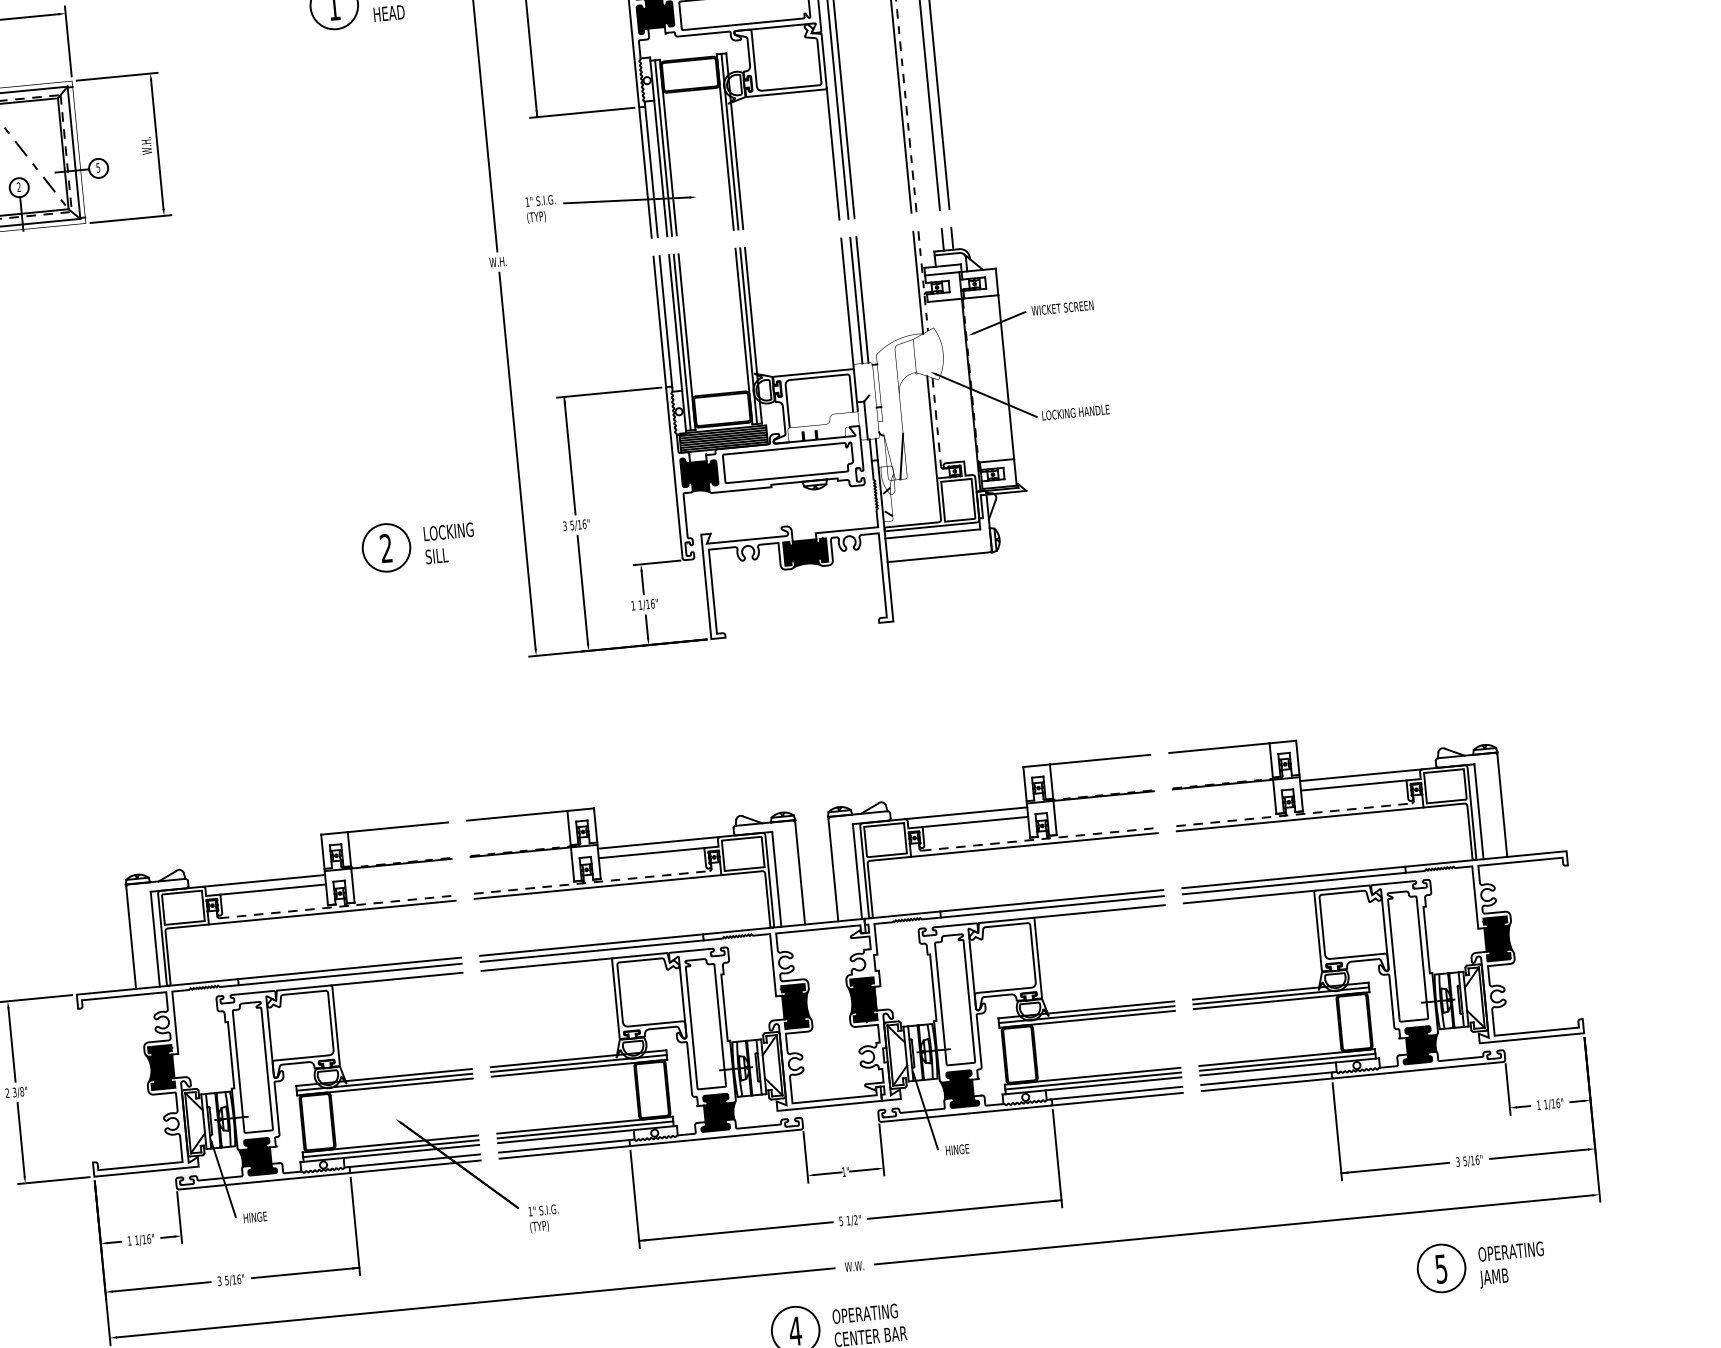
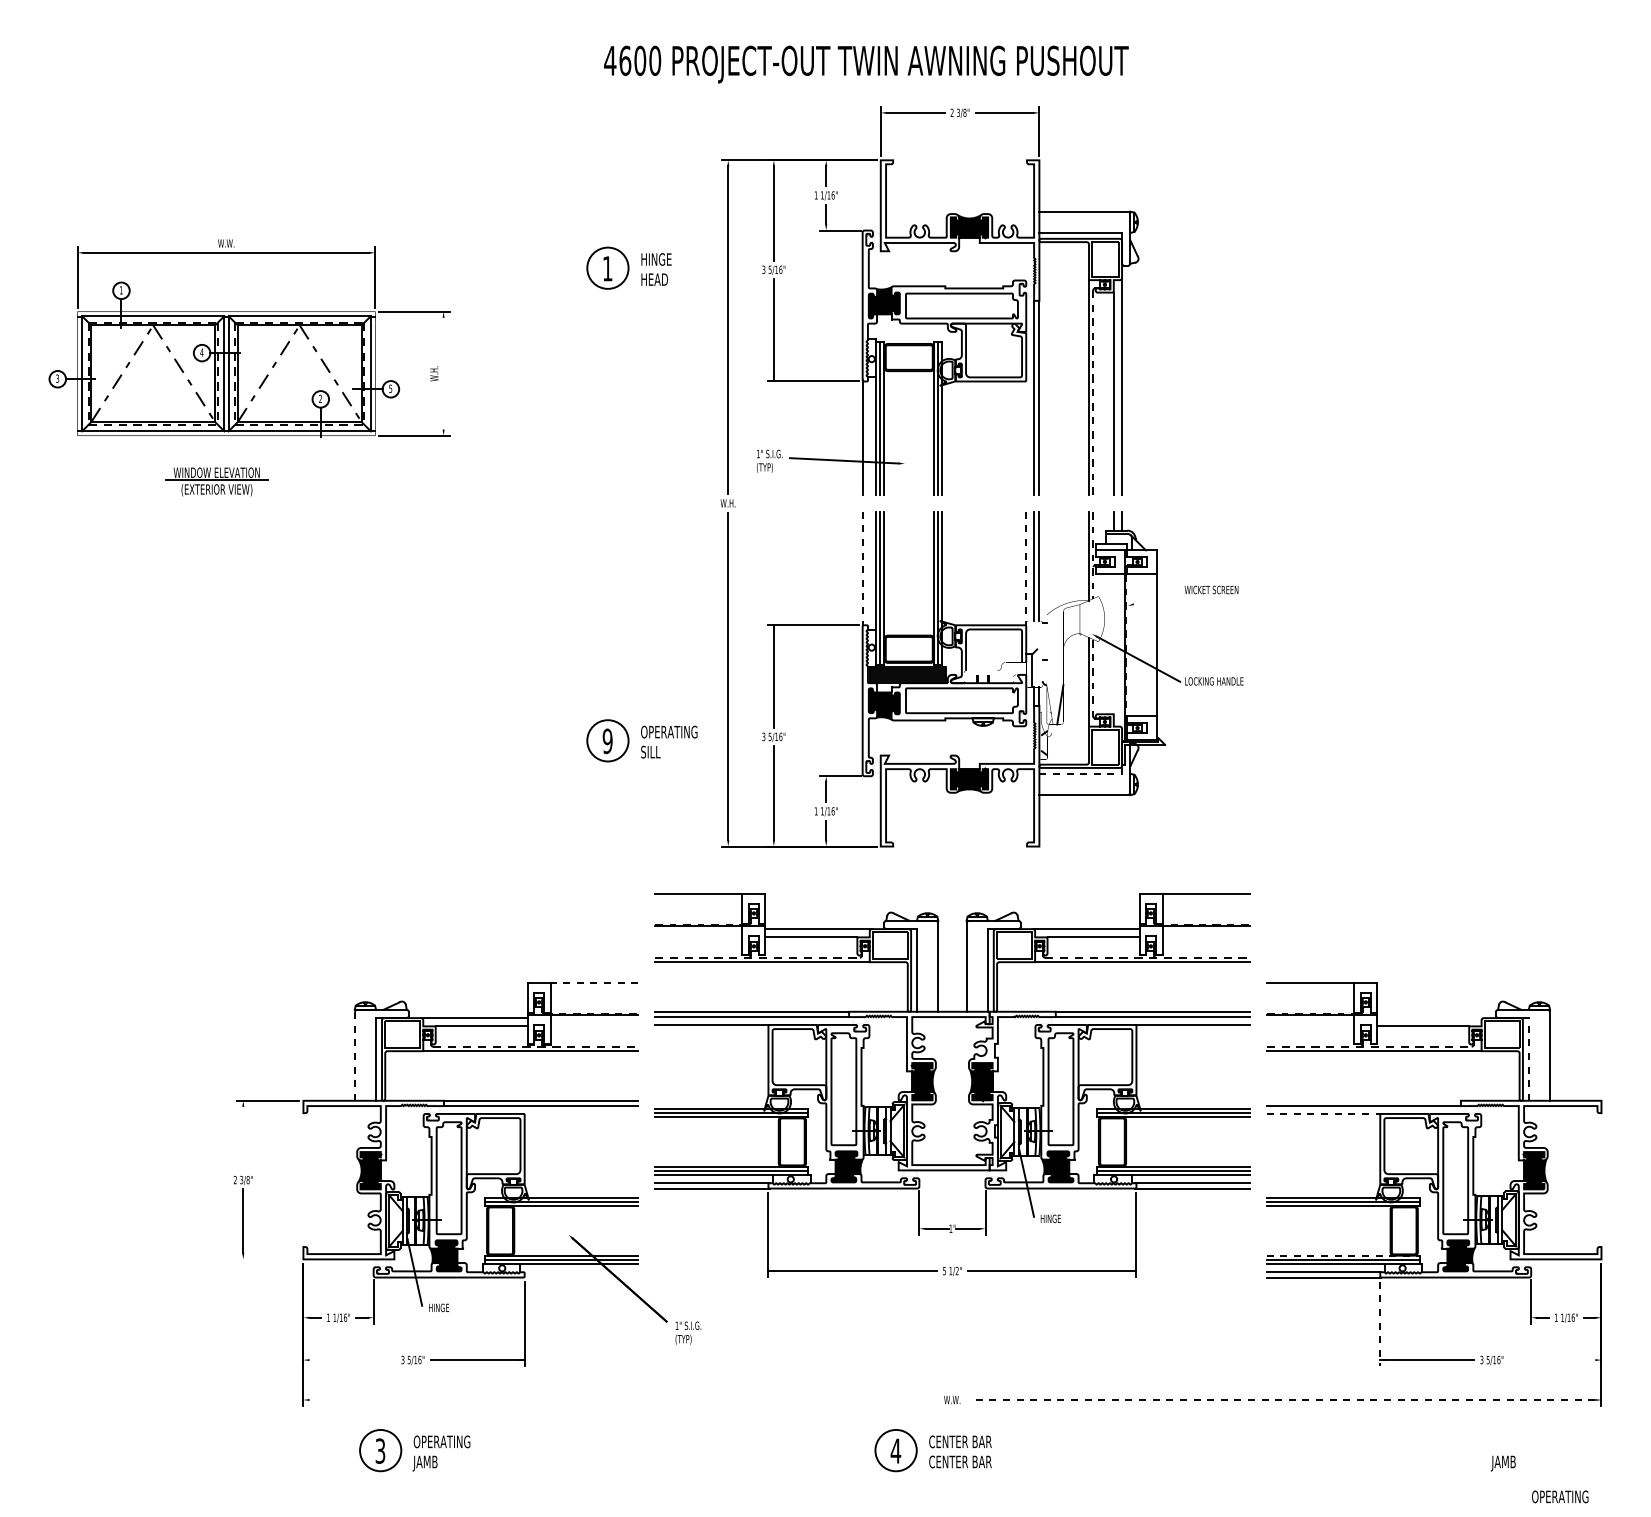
line: (157, 144) -> (443, 373), removed
line: (833, 153) -> (1026, 437), removed
line: (650, 171) -> (867, 437), removed
line: (847, 305) -> (1026, 569), solid -> dashed
line: (665, 321) -> (867, 568), removed
line: (1000, 322) -> (1156, 597), removed
line: (659, 323) -> (862, 569), solid -> dashed
text: (456, 530) -> (669, 731), LOCKING -> OPERATING
line: (933, 534) -> (1081, 774), solid -> dashed
text: (386, 548) -> (607, 741), 2 -> 9
line: (1361, 775) -> (1430, 1018), removed
line: (1479, 810) -> (1529, 1058), solid -> dashed
line: (397, 826) -> (594, 982), solid -> dashed
line: (1293, 877) -> (1363, 1100), removed
line: (1250, 896) -> (1324, 1113), solid -> dashed
line: (131, 936) -> (355, 1055), solid -> dashed
line: (396, 978) -> (580, 1113), removed
part: (829, 1007) -> (952, 1085), moved
line: (12, 1044) -> (243, 1138), removed
line: (1287, 1057) -> (1343, 1255), solid -> dashed
line: (1337, 1132) -> (1380, 1324), solid -> dashed
line: (1539, 1154) -> (1552, 1360), removed
line: (413, 1161) -> (580, 1272), removed
line: (414, 1166) -> (580, 1277), removed
line: (54, 1180) -> (268, 1259), removed
line: (1233, 1230) -> (1282, 1400), solid -> dashed
text: (1511, 1251) -> (1560, 1496), moved
part: (1441, 1268) -> (1458, 1450), removed
line: (161, 1287) -> (352, 1360), removed
line: (474, 1303) -> (621, 1400), removed
text: (870, 1312) -> (962, 1441), OPERATING -> CENTER BAR

